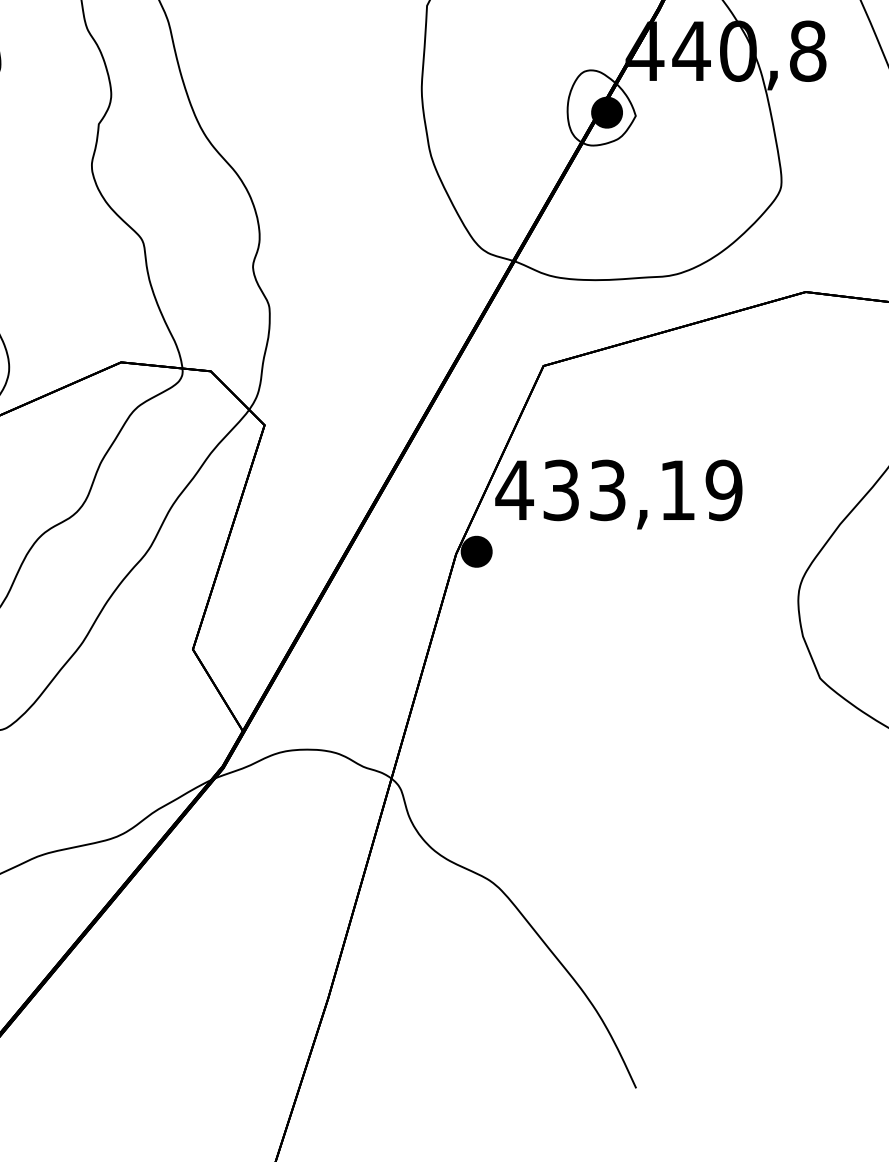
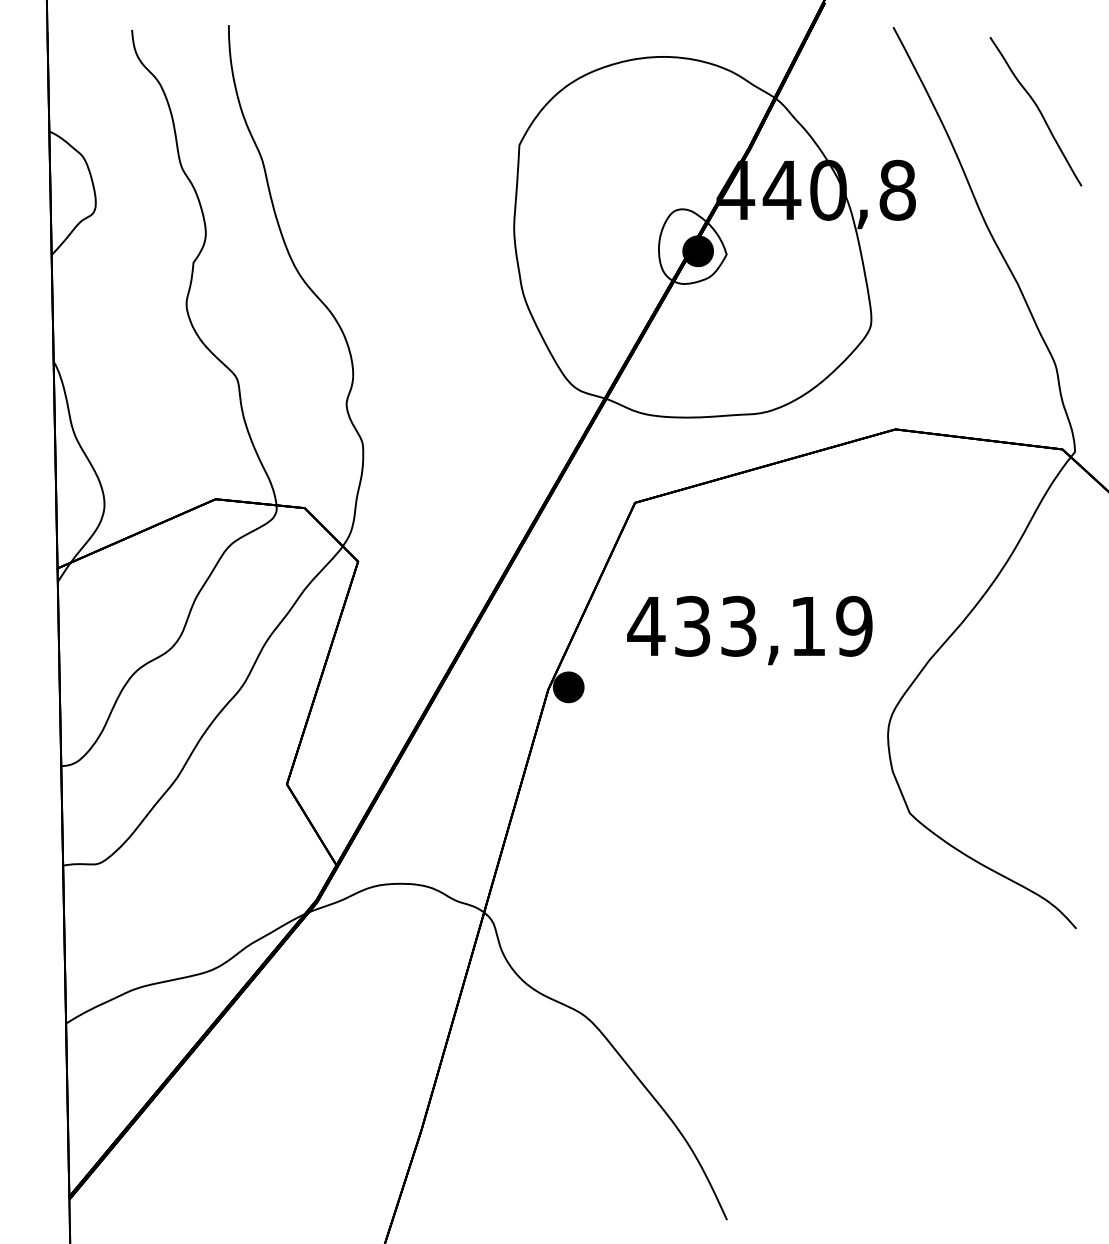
text: (618, 494) -> (749, 630), moved

